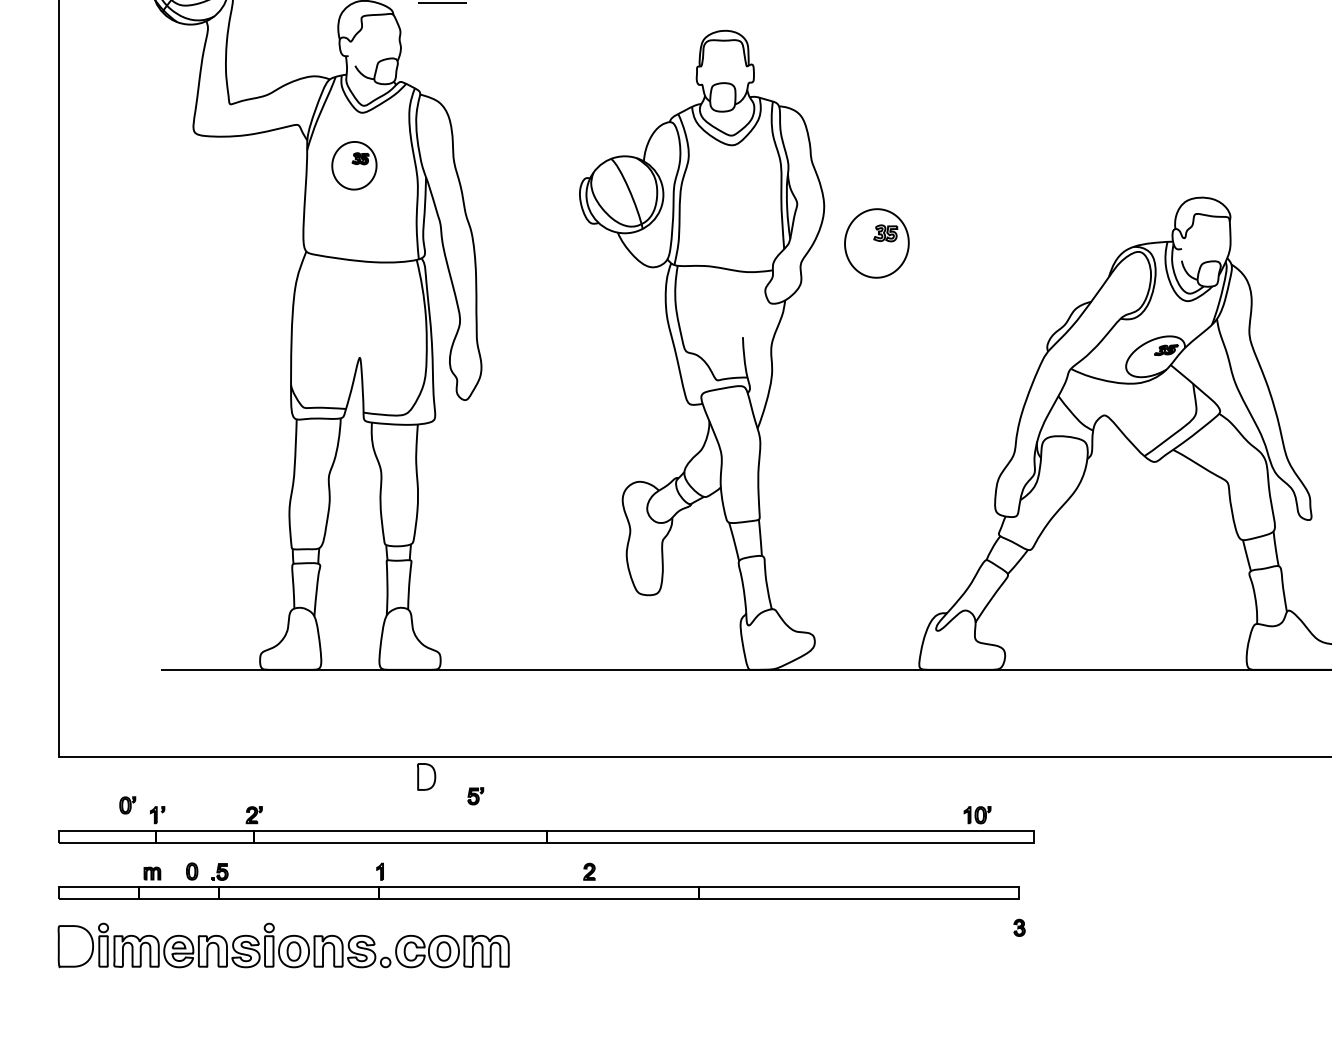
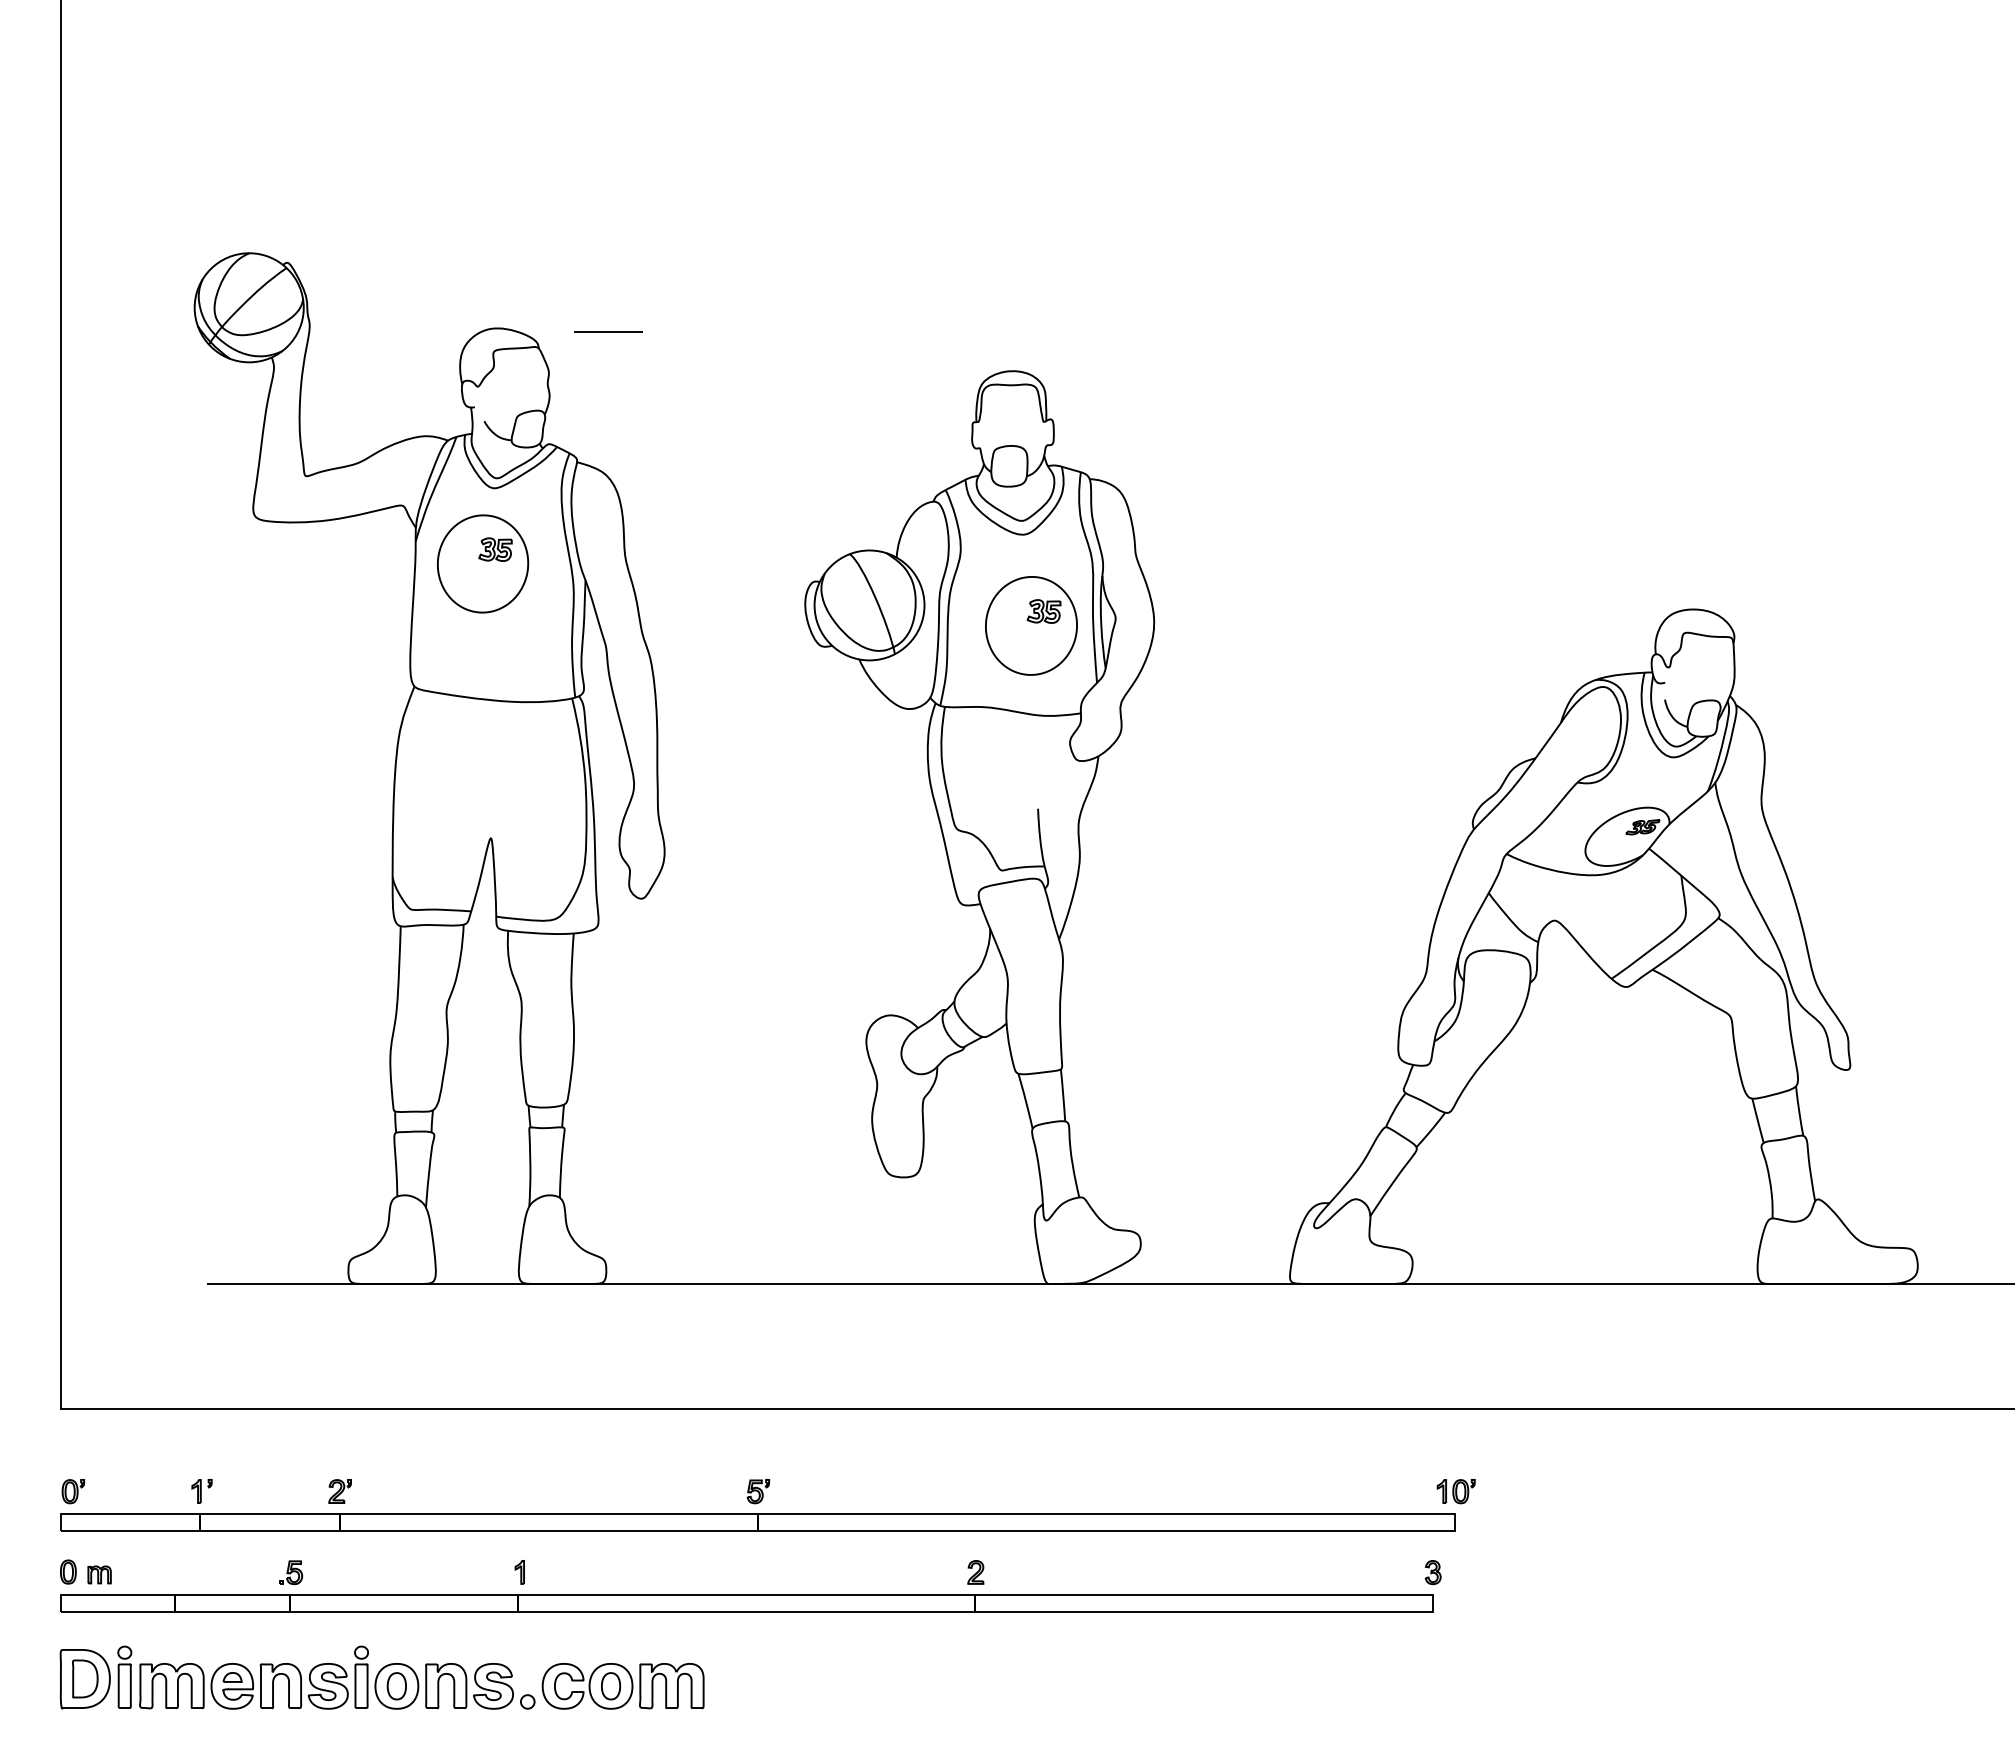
part: (354, 165) -> (483, 563), size x1.43
part: (876, 243) -> (1031, 625), moved
part: (426, 776) -> (85, 1678), moved
part: (475, 796) -> (757, 1491), moved
part: (127, 805) -> (72, 1491), moved
part: (977, 815) -> (1455, 1491), moved
part: (192, 871) -> (68, 1571), moved
part: (589, 871) -> (975, 1572), moved
part: (152, 873) -> (99, 1574), moved
part: (1019, 927) -> (1432, 1572), moved

